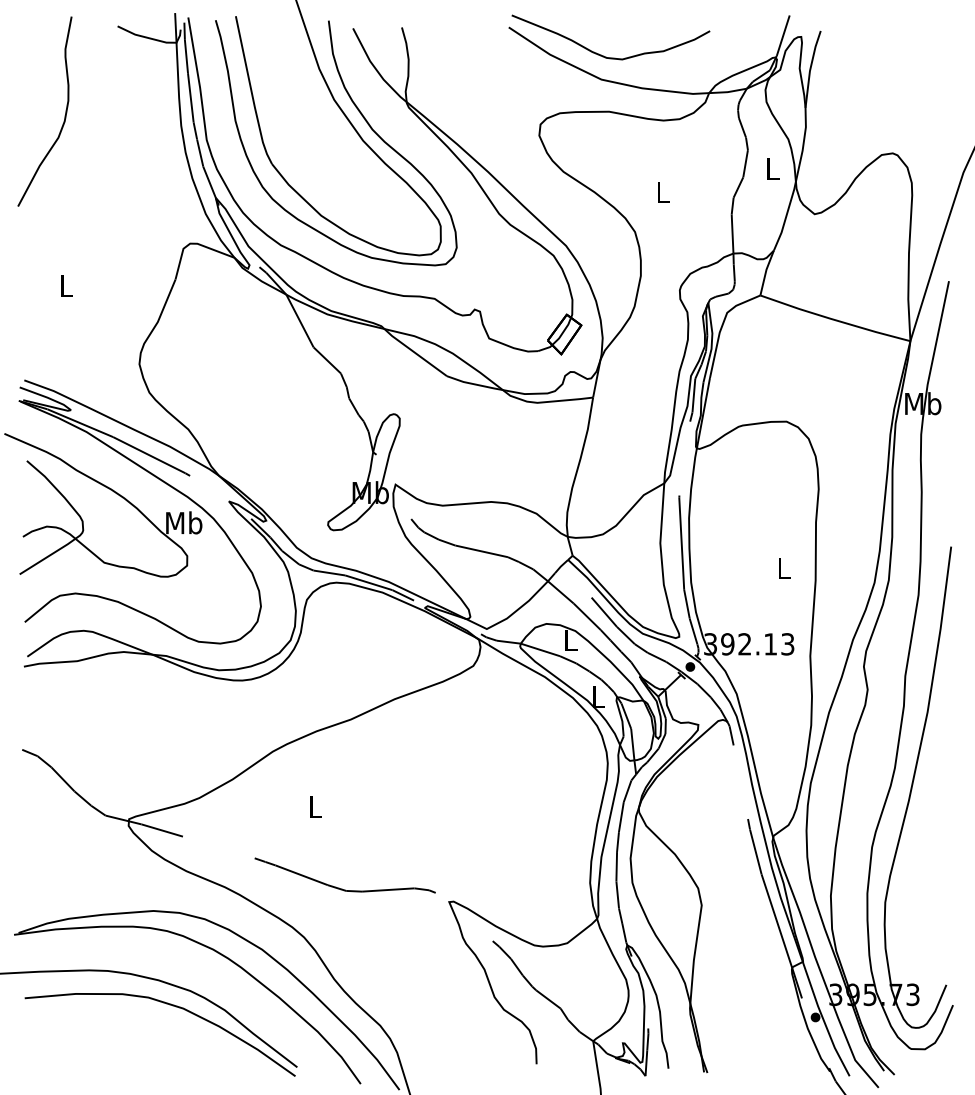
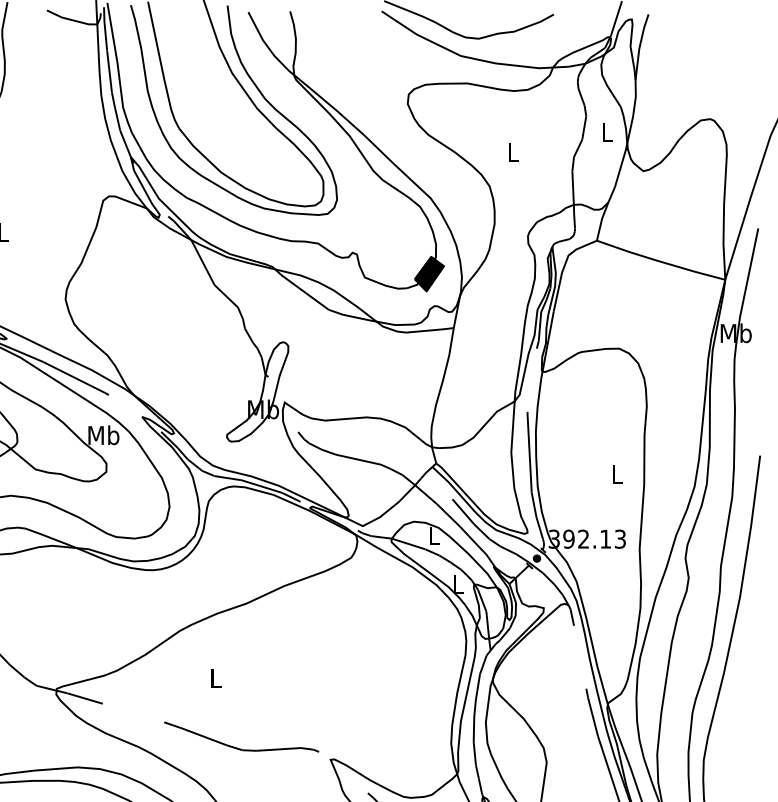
fill: (564, 334) -> (429, 274), added

